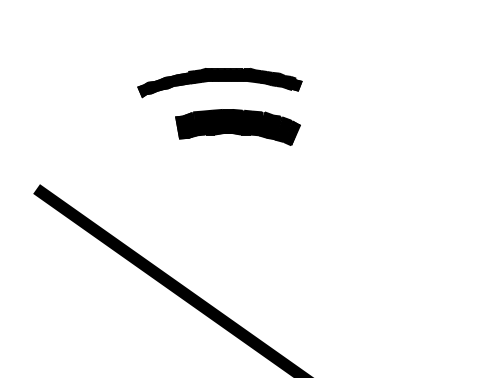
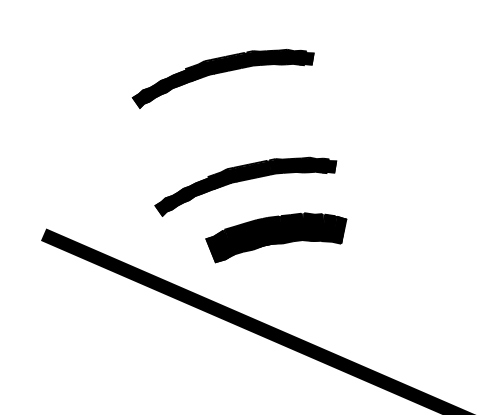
part: (237, 127) -> (277, 236), moved
part: (219, 180) -> (245, 182), added

